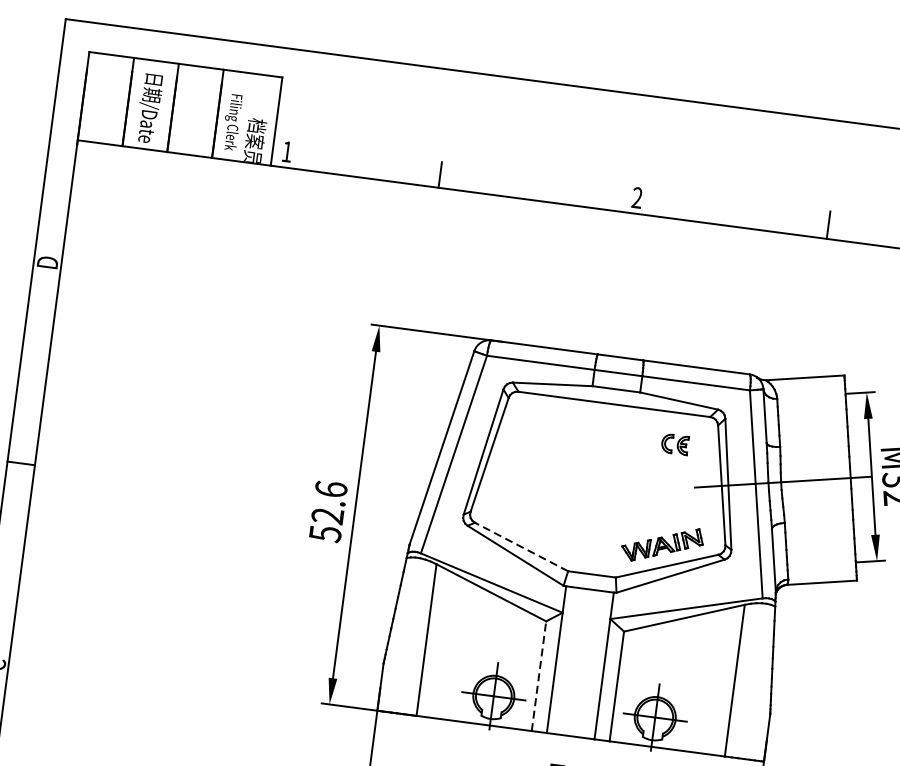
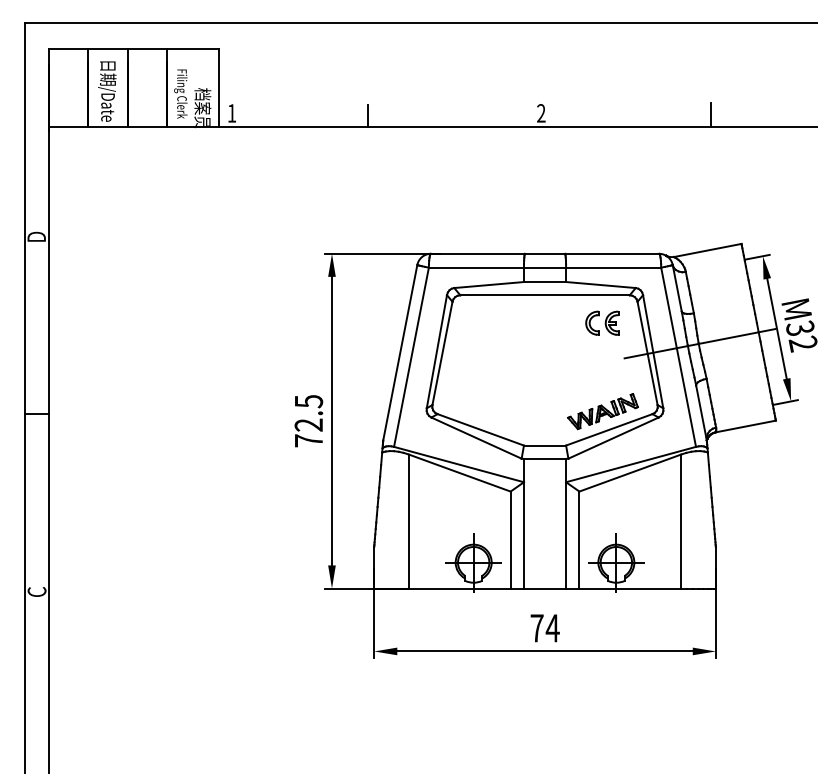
part: (675, 443) -> (602, 322), size x1.43
text: (328, 510) -> (308, 420), 52.6 -> 72.5
line: (521, 546) -> (480, 429), dashed -> solid
line: (538, 675) -> (510, 539), dashed -> solid

